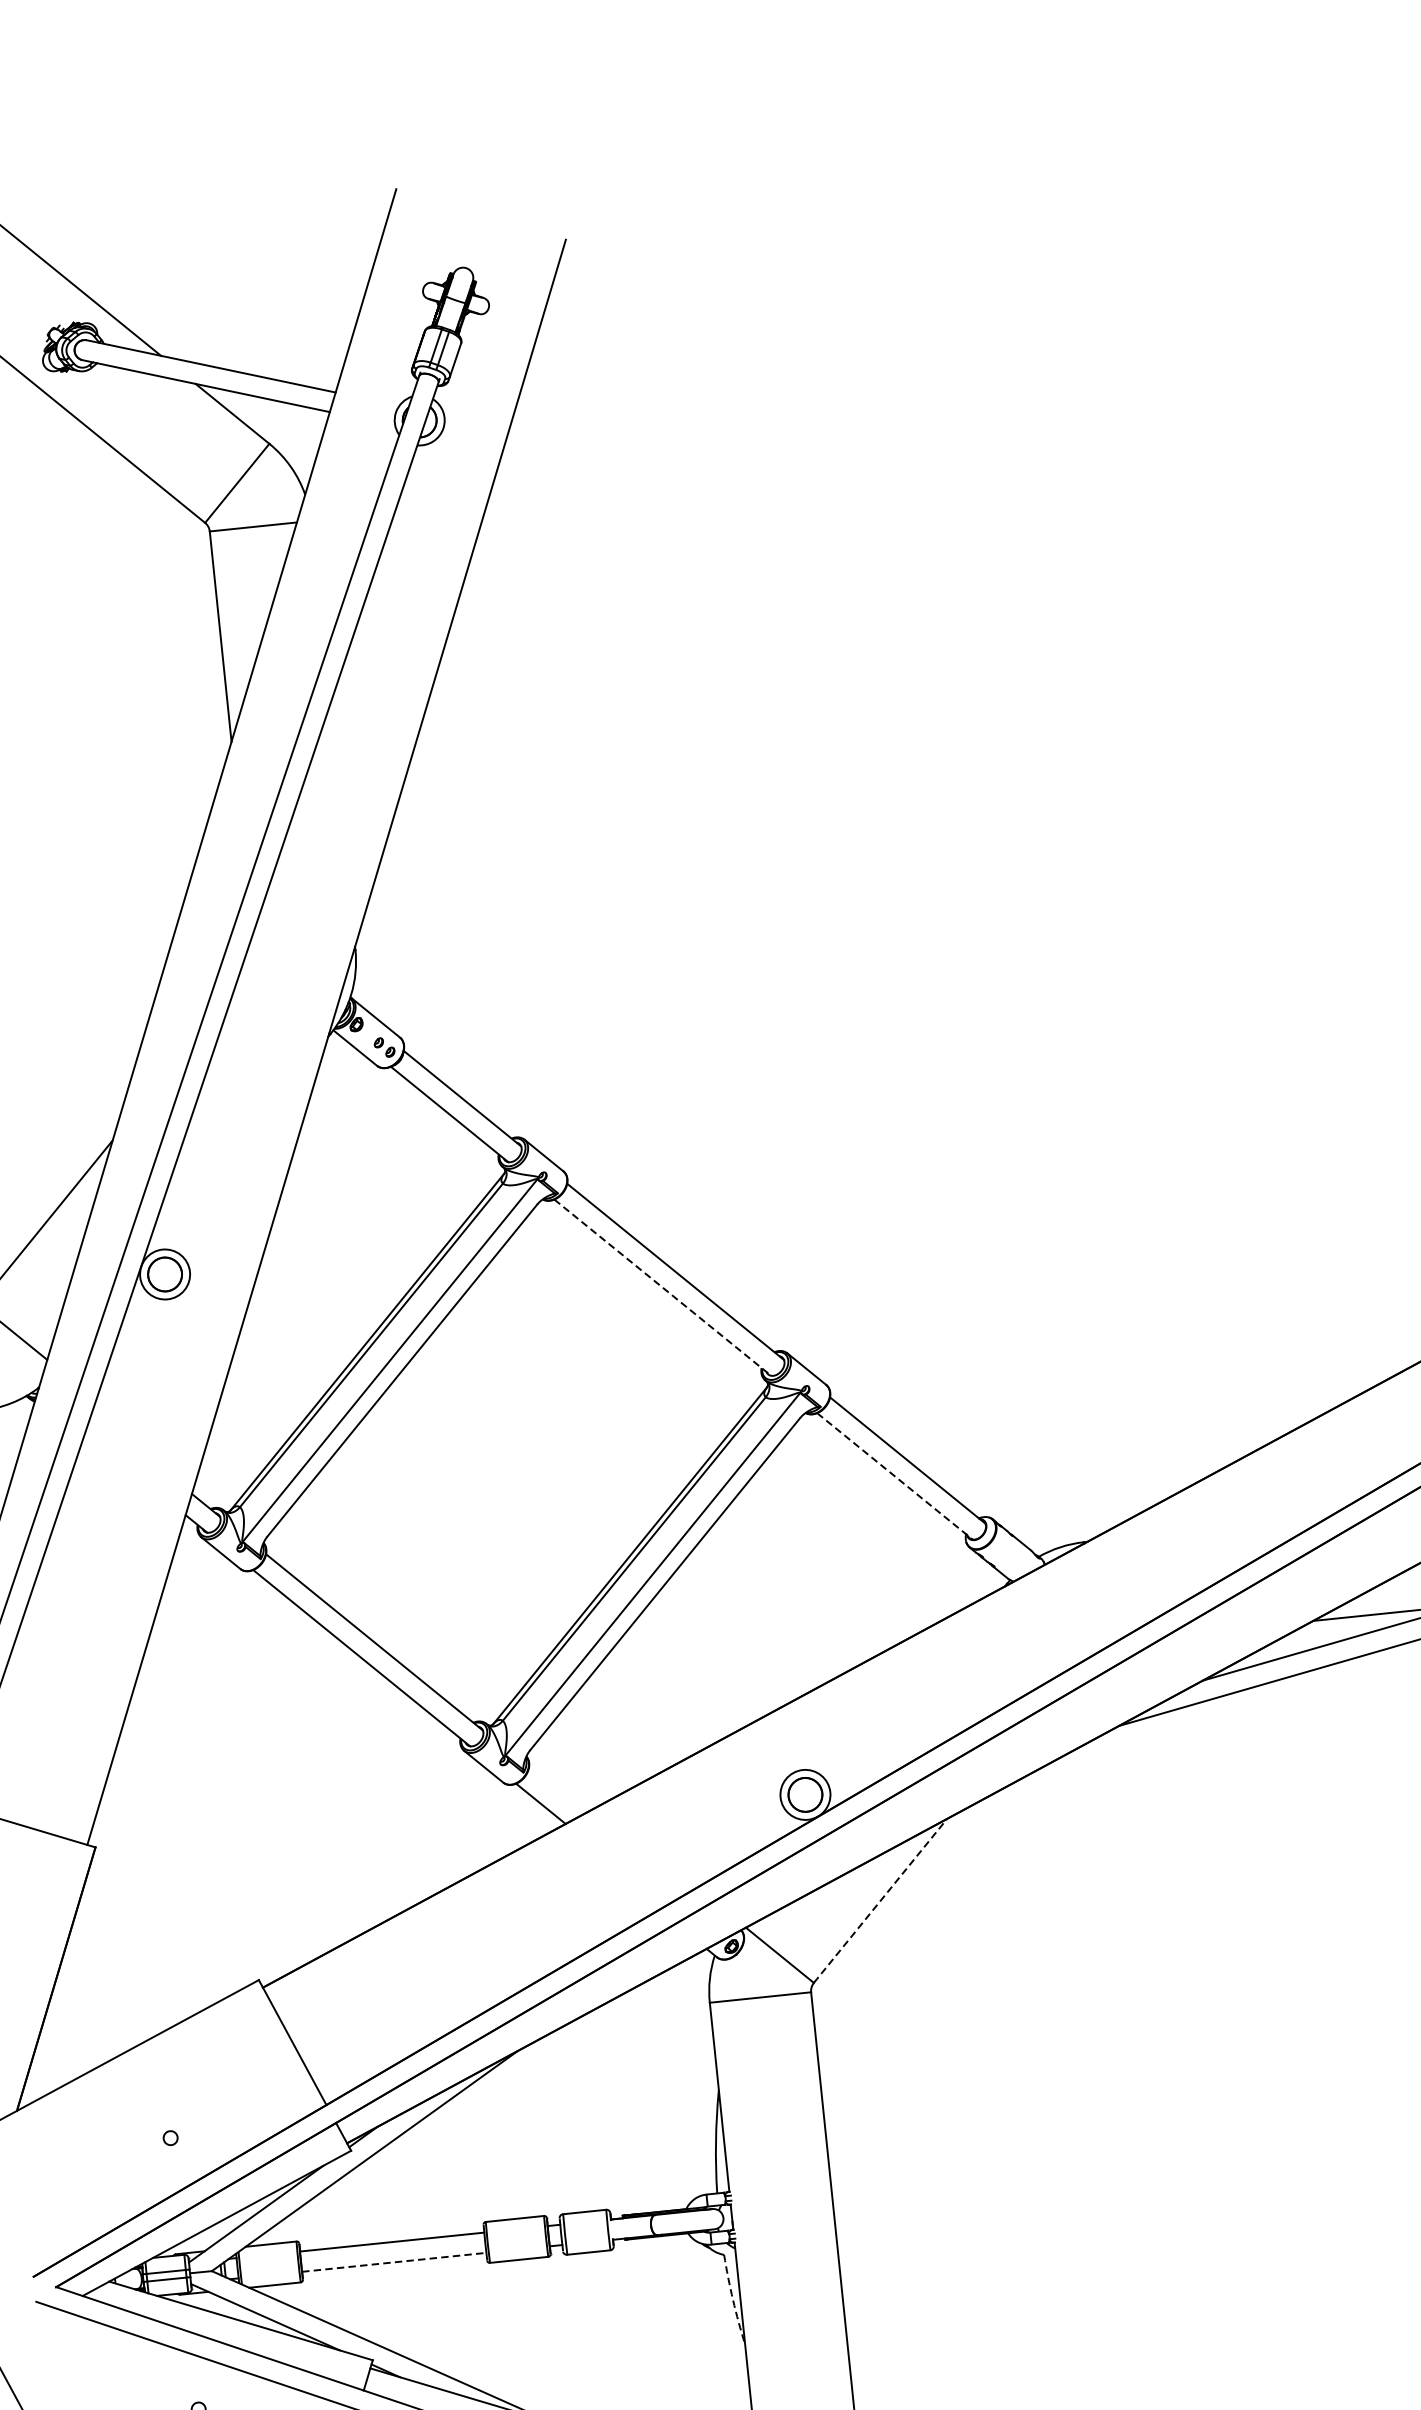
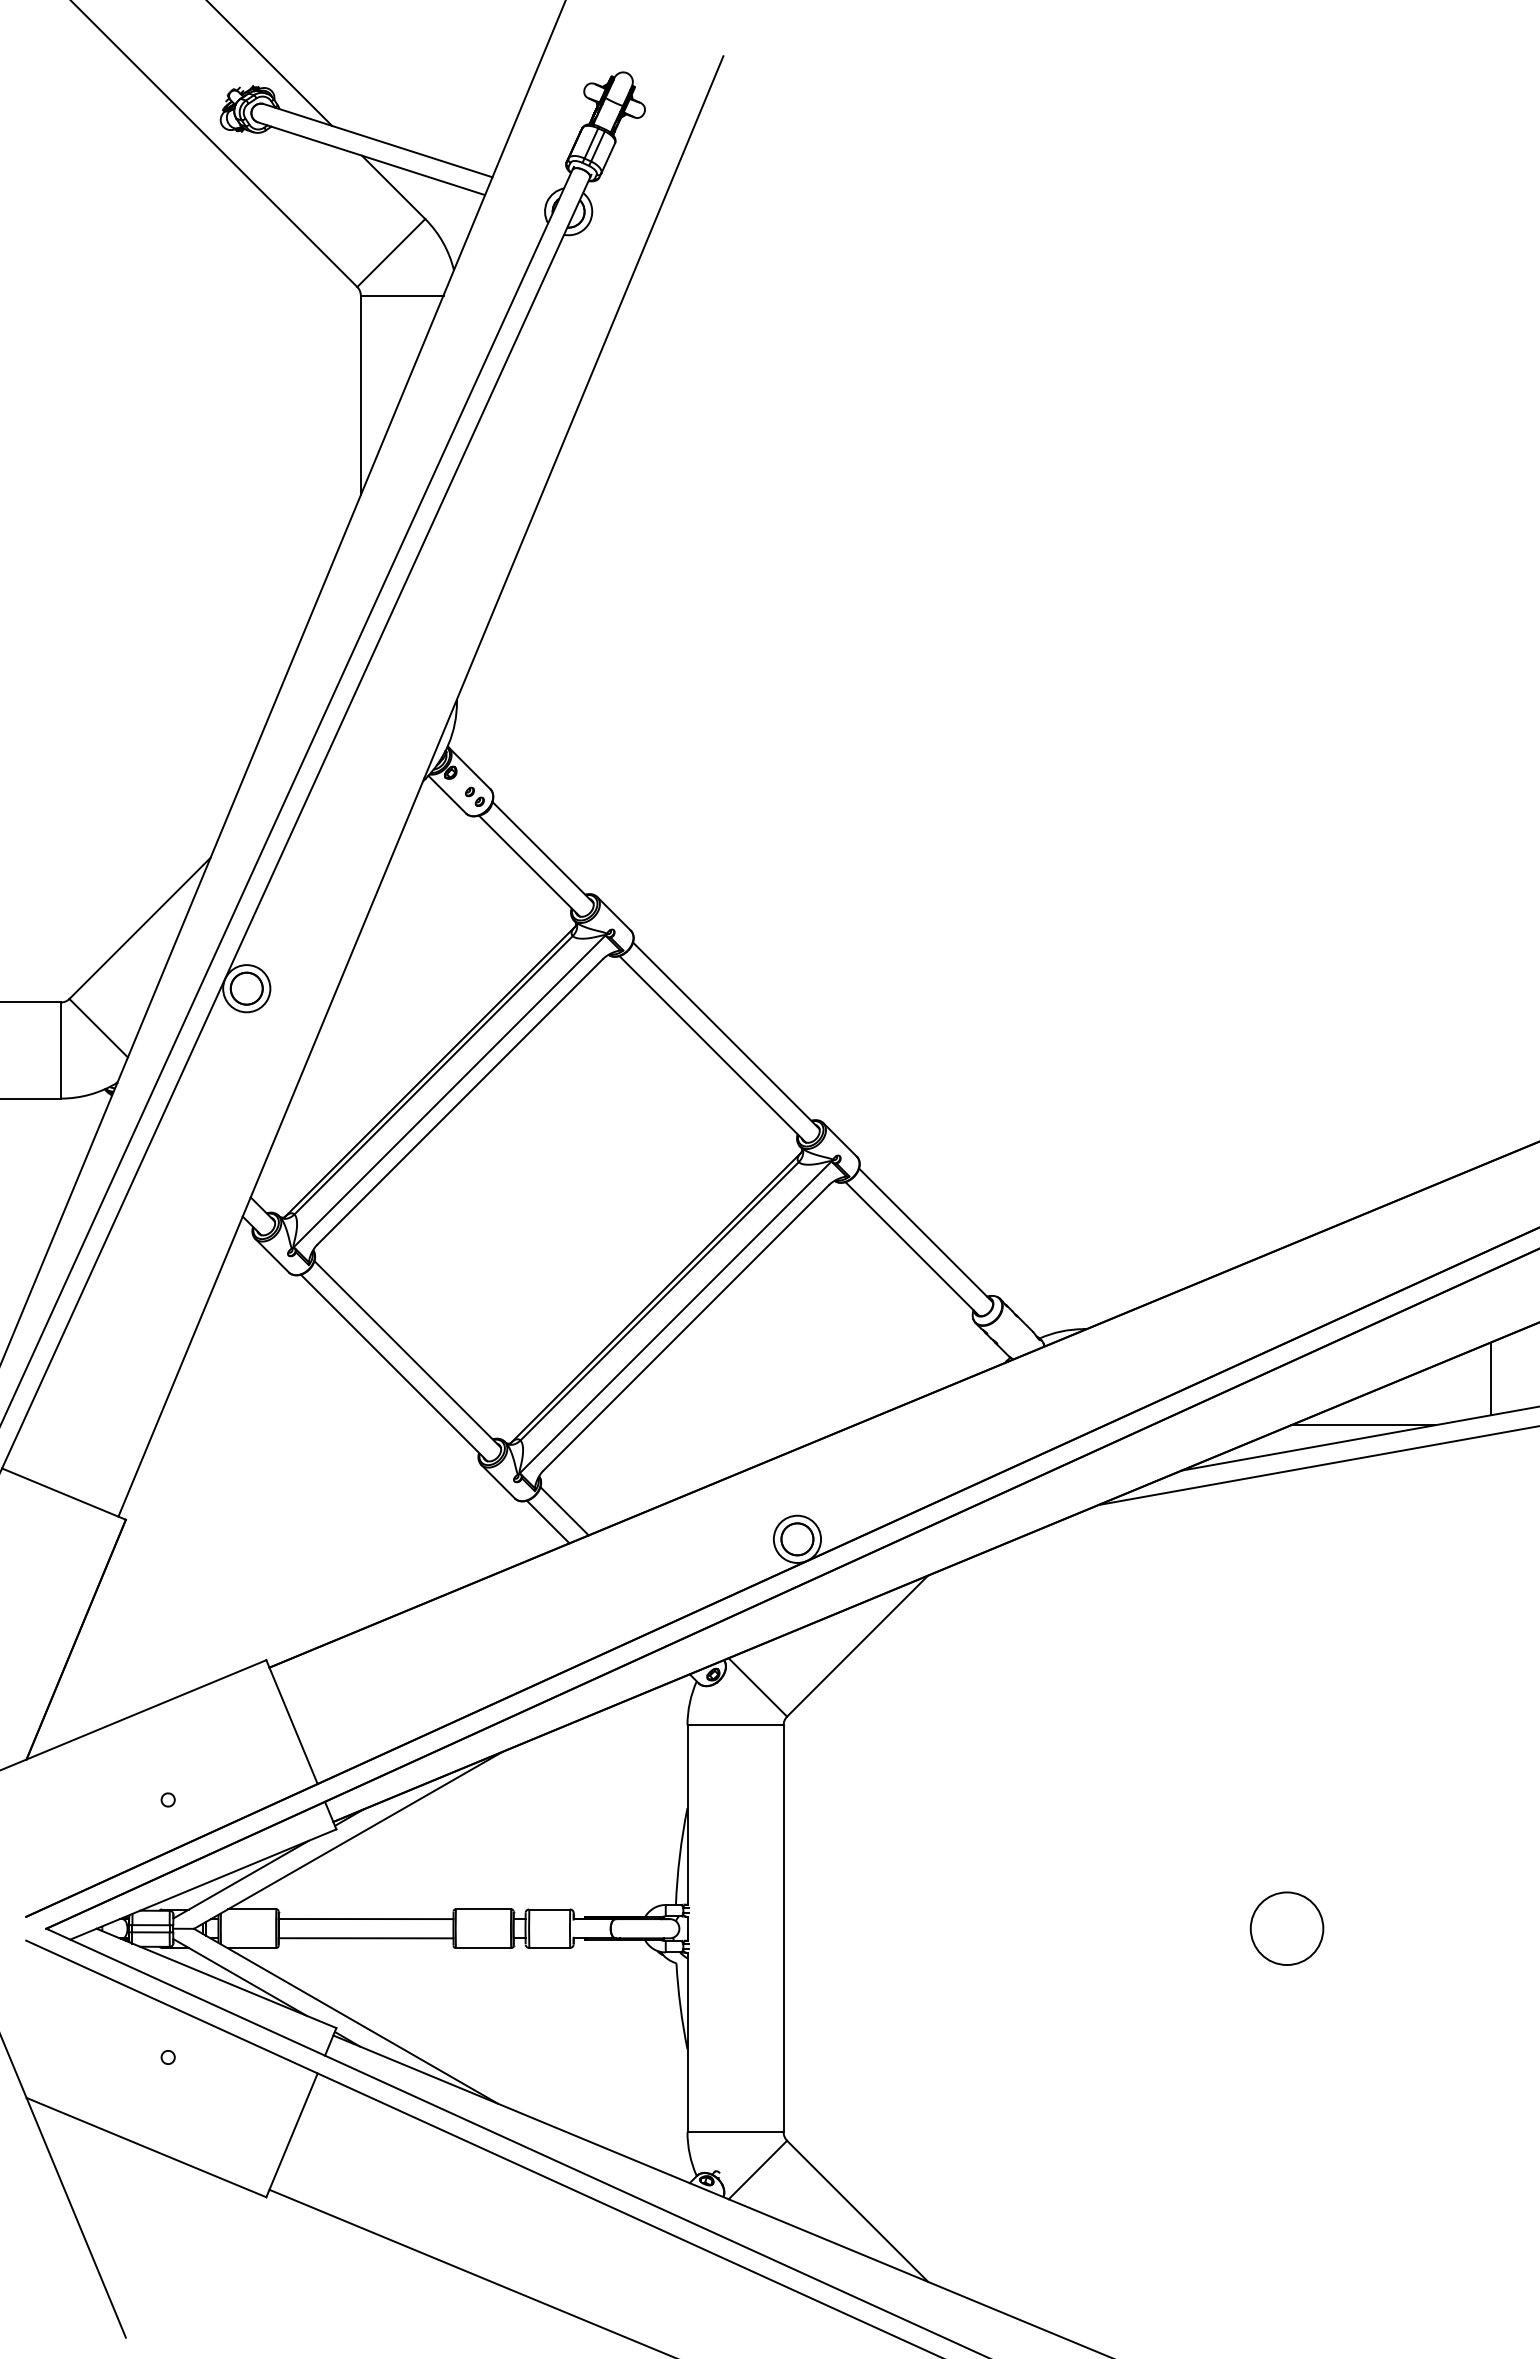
line: (662, 1287) -> (712, 1049), dashed -> solid
line: (895, 1476) -> (912, 1249), dashed -> solid
line: (556, 1790) -> (564, 1511), added
line: (880, 1901) -> (857, 1646), dashed -> solid
circle: (1363, 2151) -> (1286, 1928), added
line: (394, 2262) -> (366, 1938), dashed -> solid
arc: (733, 2300) -> (680, 2006), dashed -> solid

